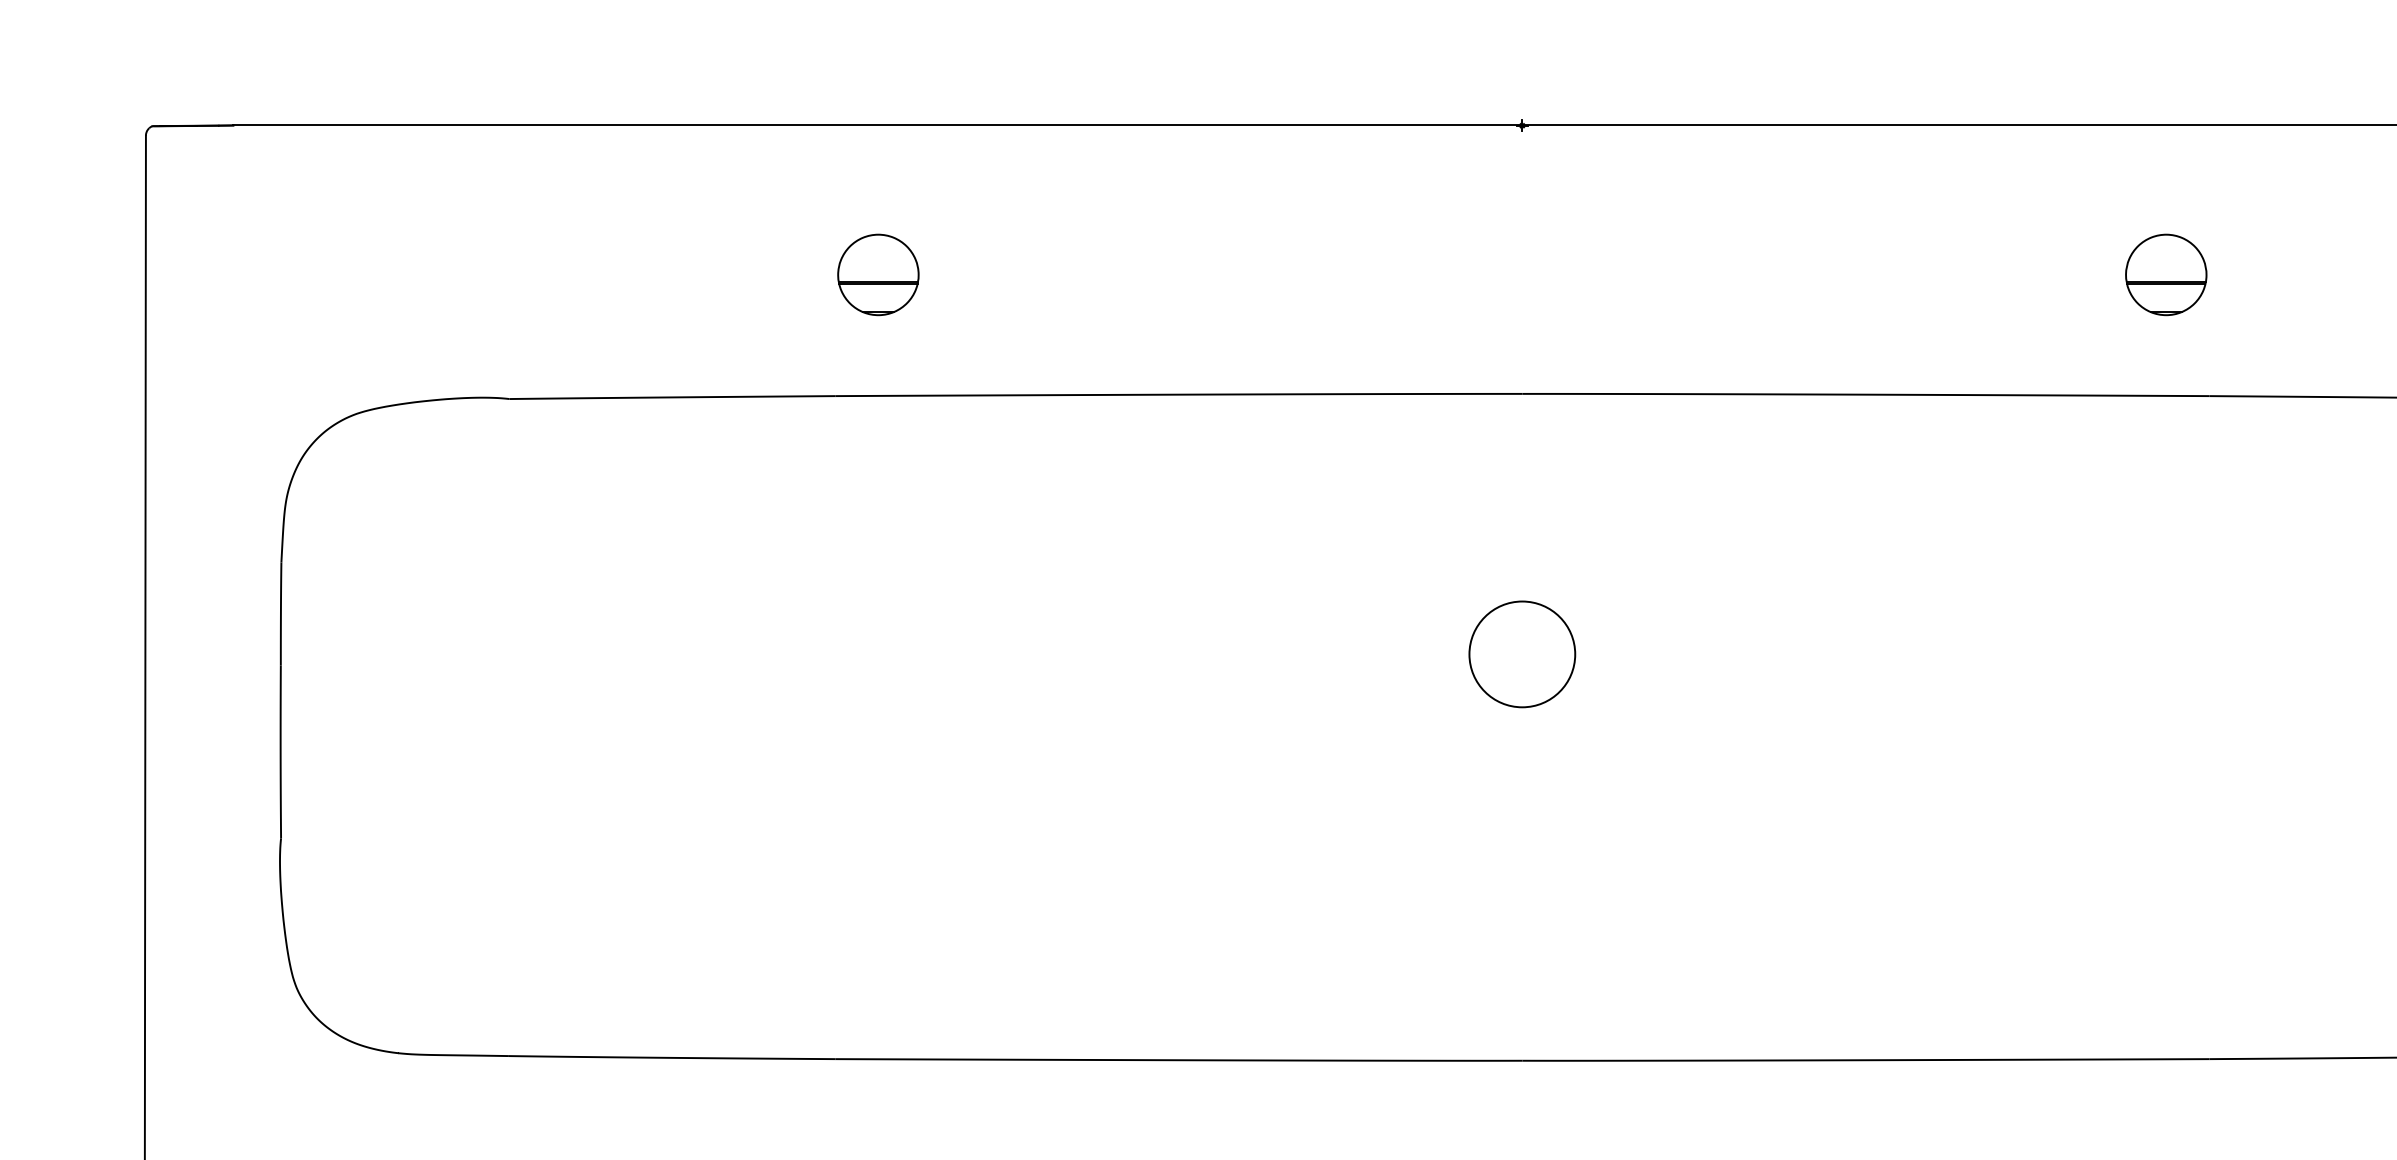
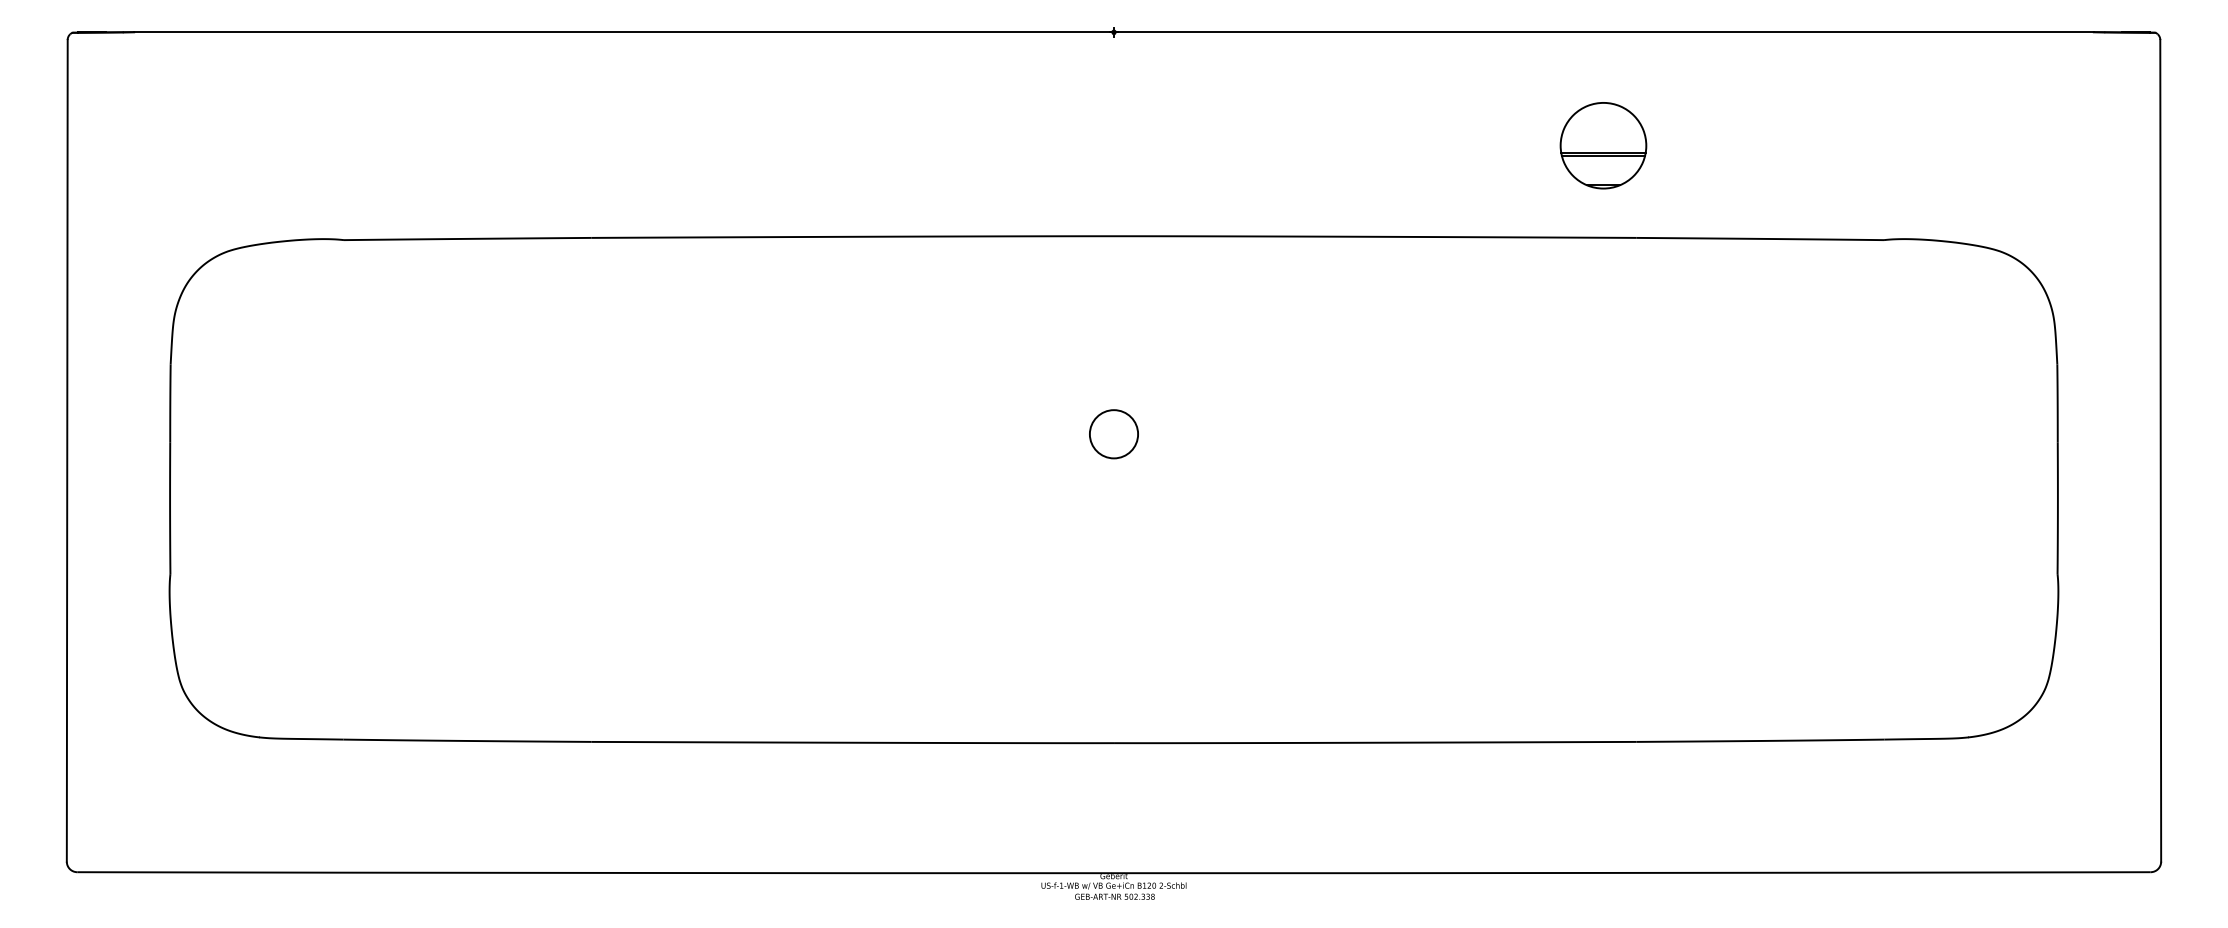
part: (878, 274) -> (624, 145), removed
part: (2166, 274) -> (1603, 145), size x1.4
circle: (1521, 654) -> (1113, 434), size x0.6

